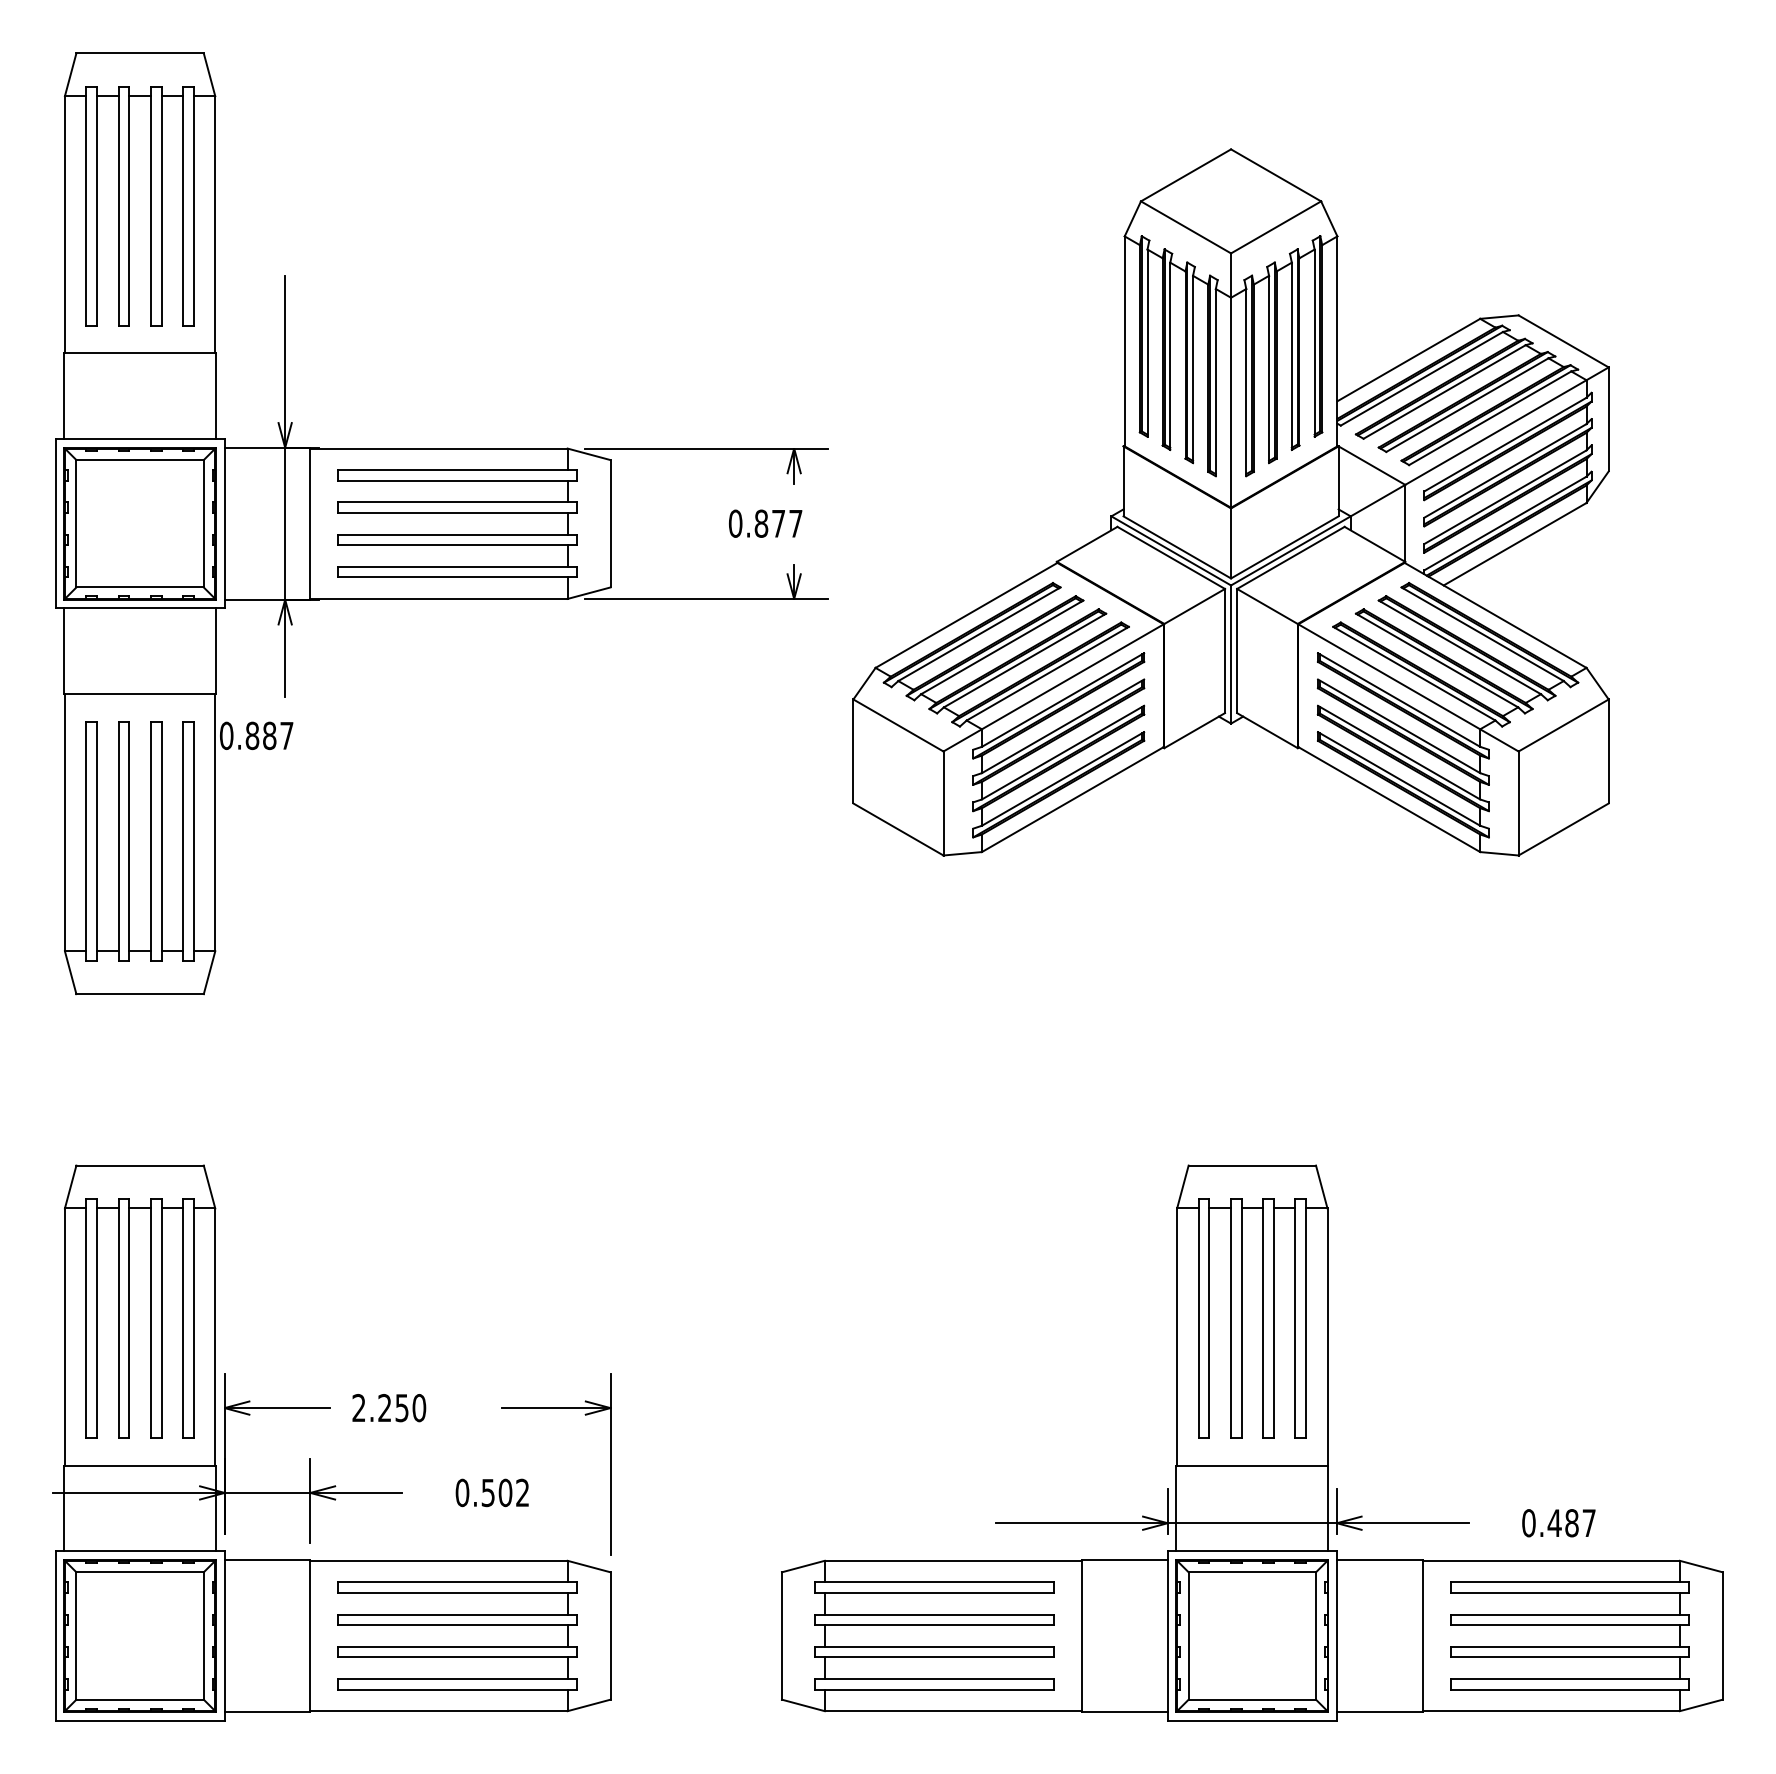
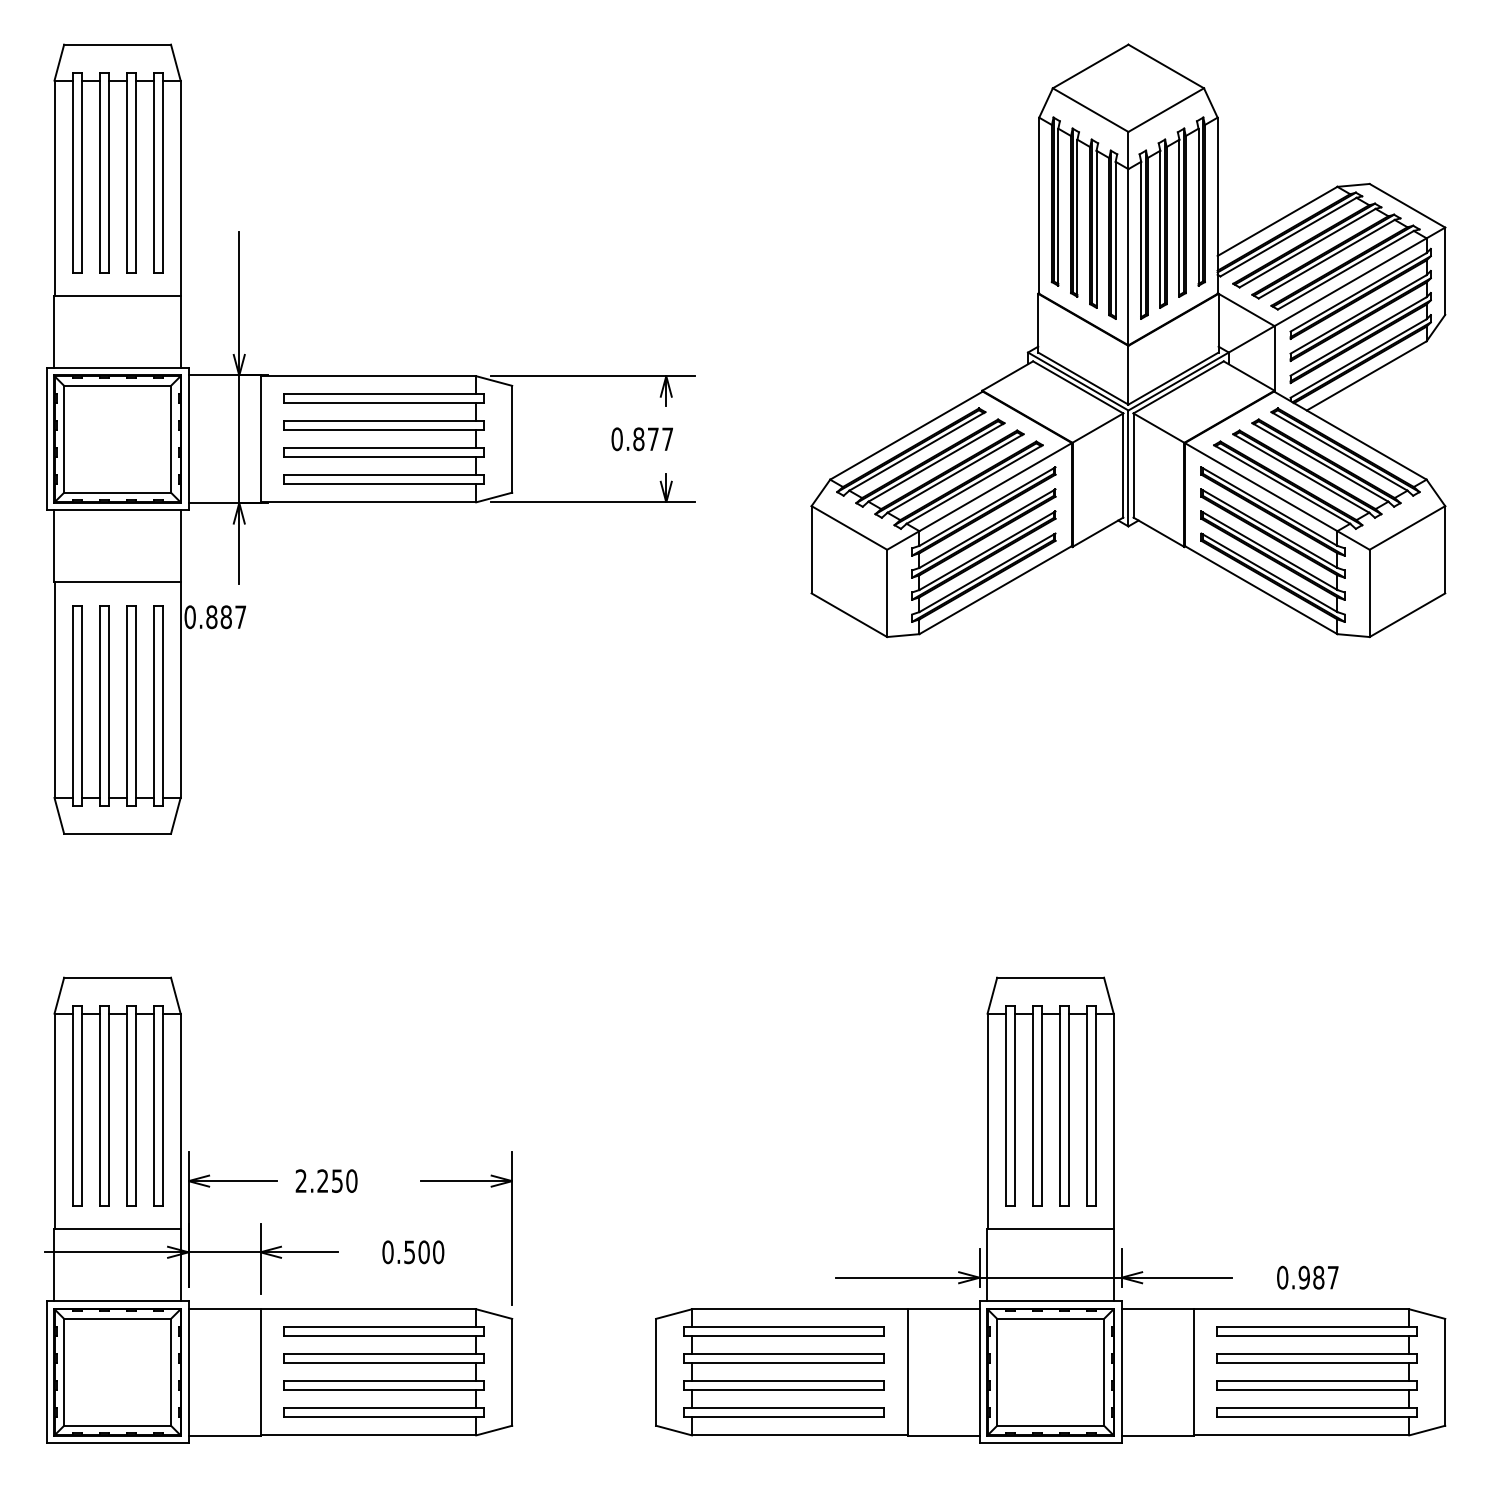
part: (1230, 502) -> (1127, 340), moved
text: (522, 1492) -> (438, 1251), 0.502 -> 0.500
text: (1554, 1523) -> (1304, 1277), 0.487 -> 0.987

